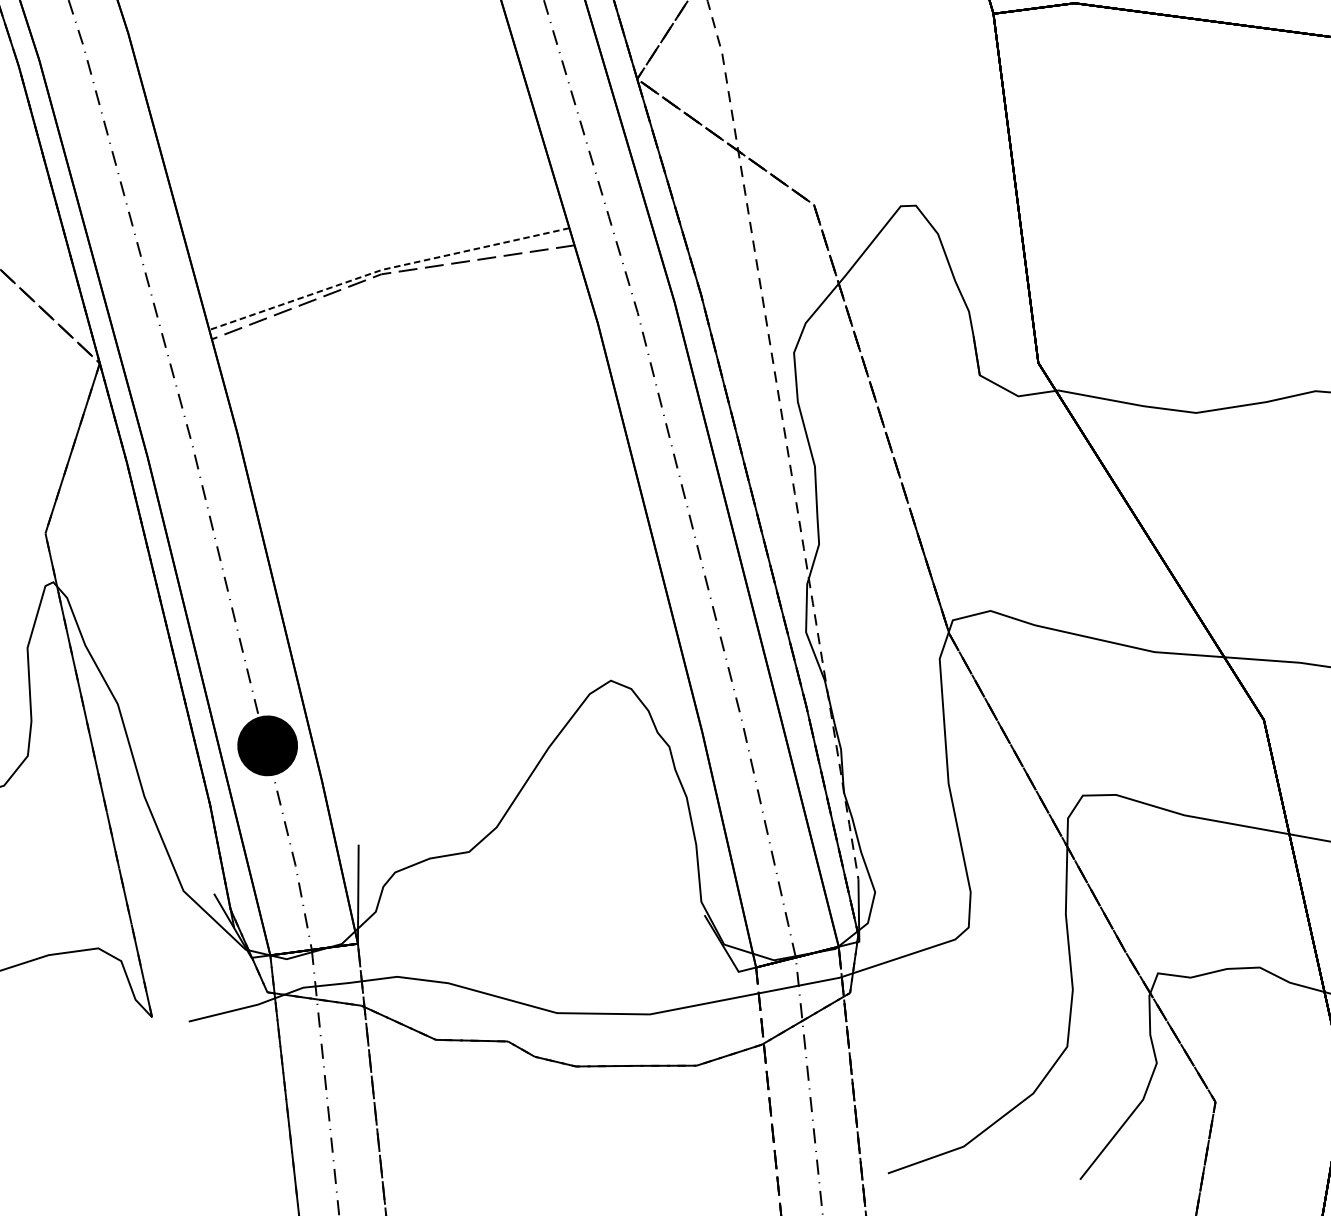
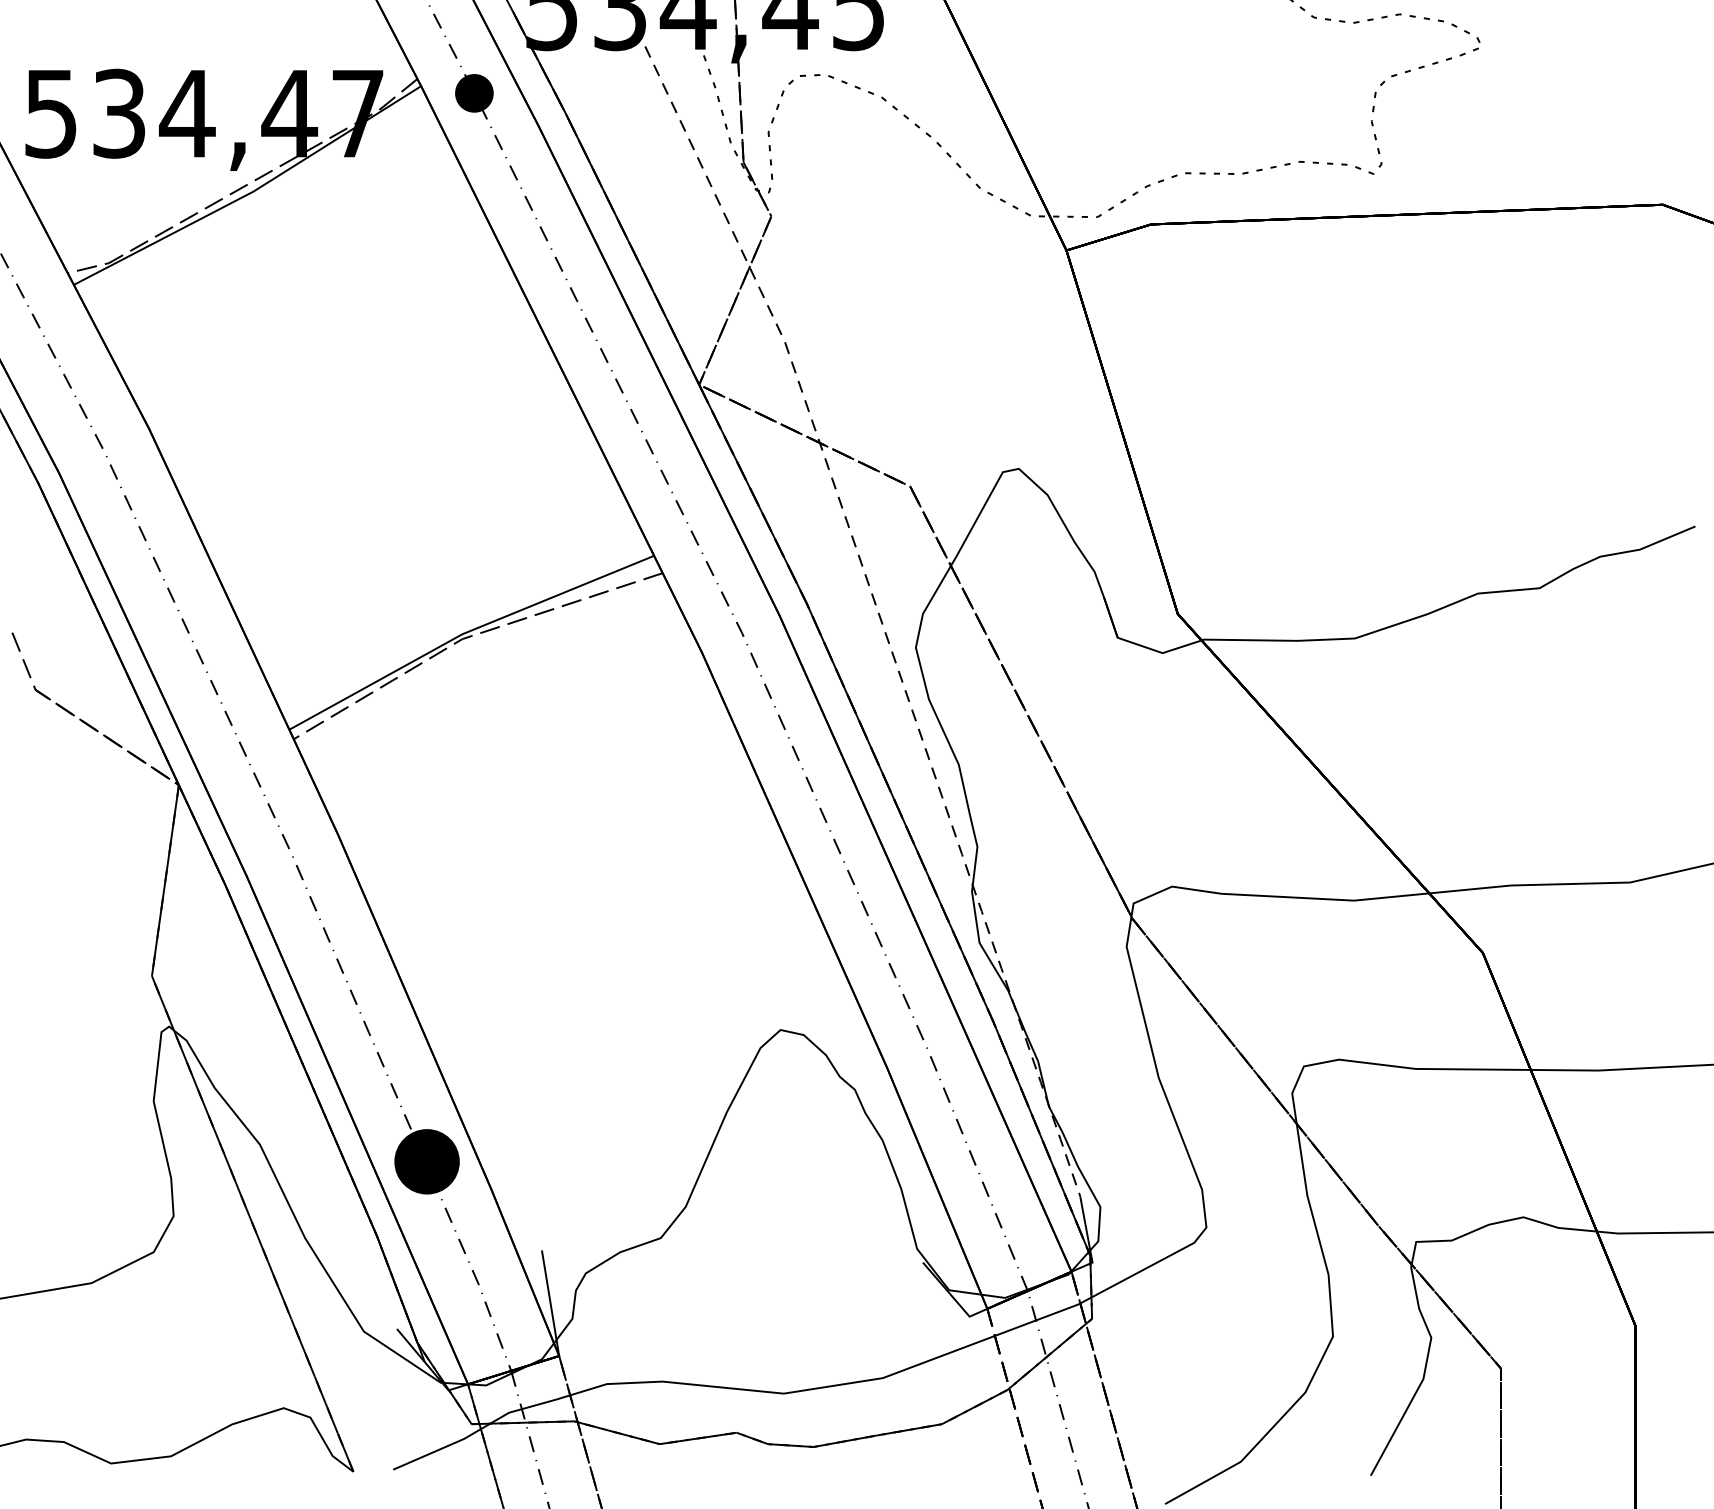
line: (386, 268) -> (466, 632), dashed -> solid

